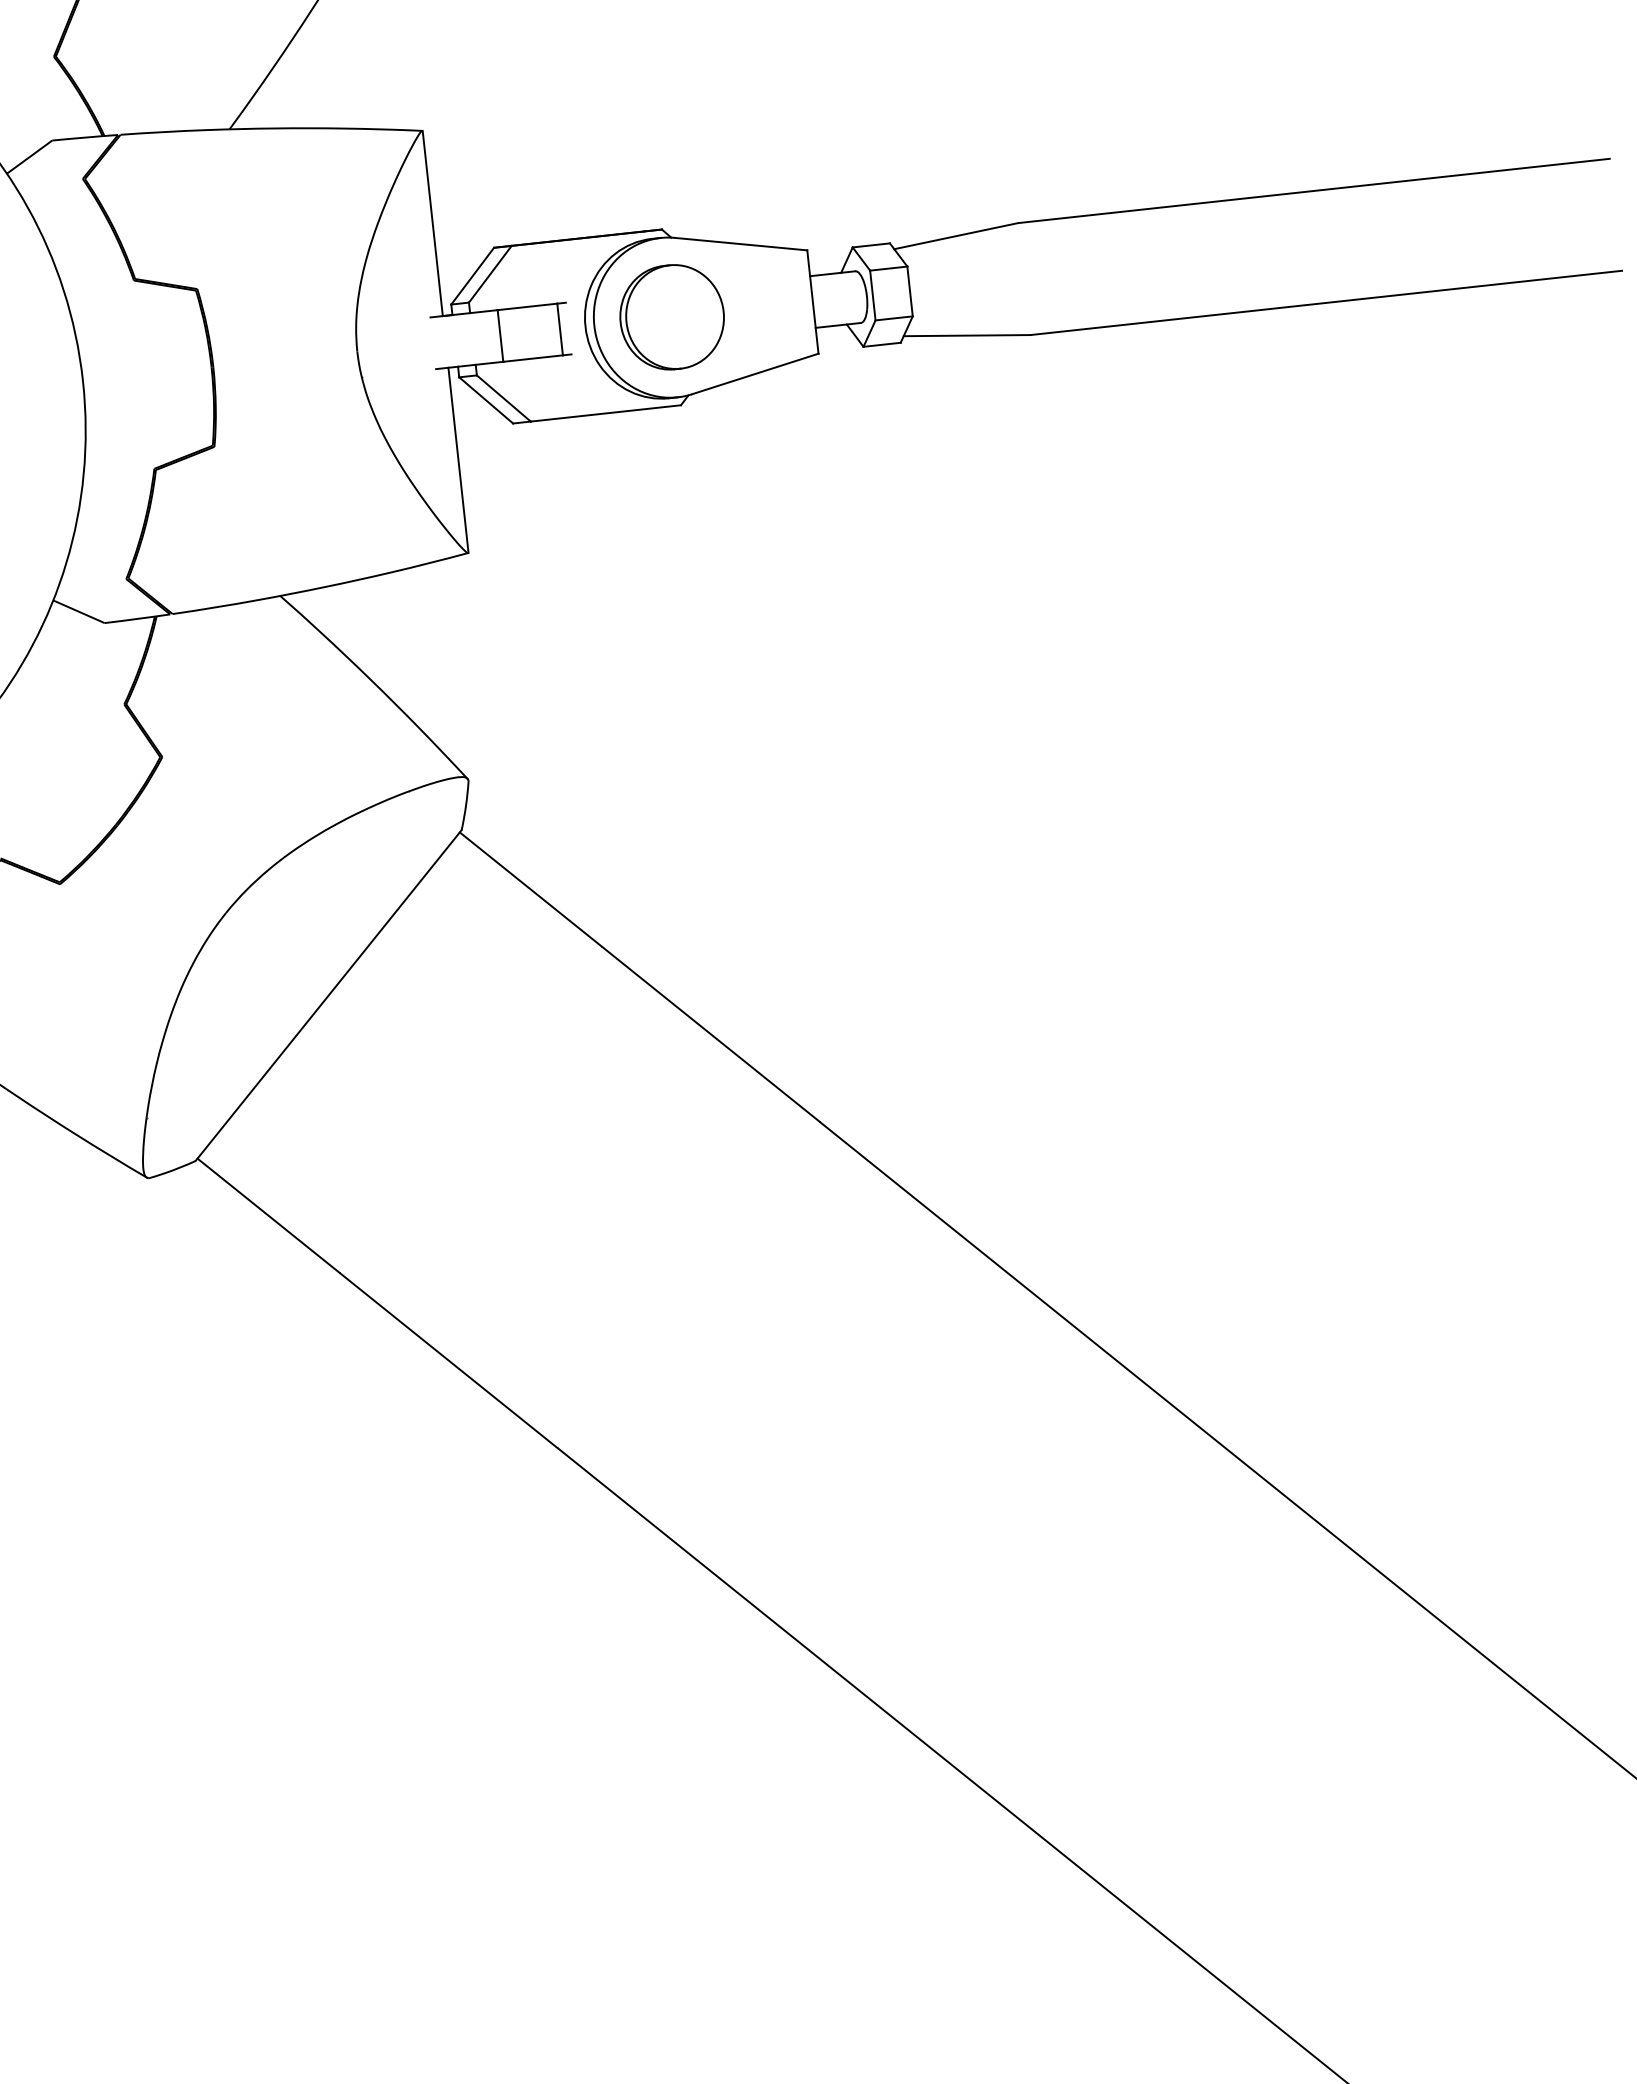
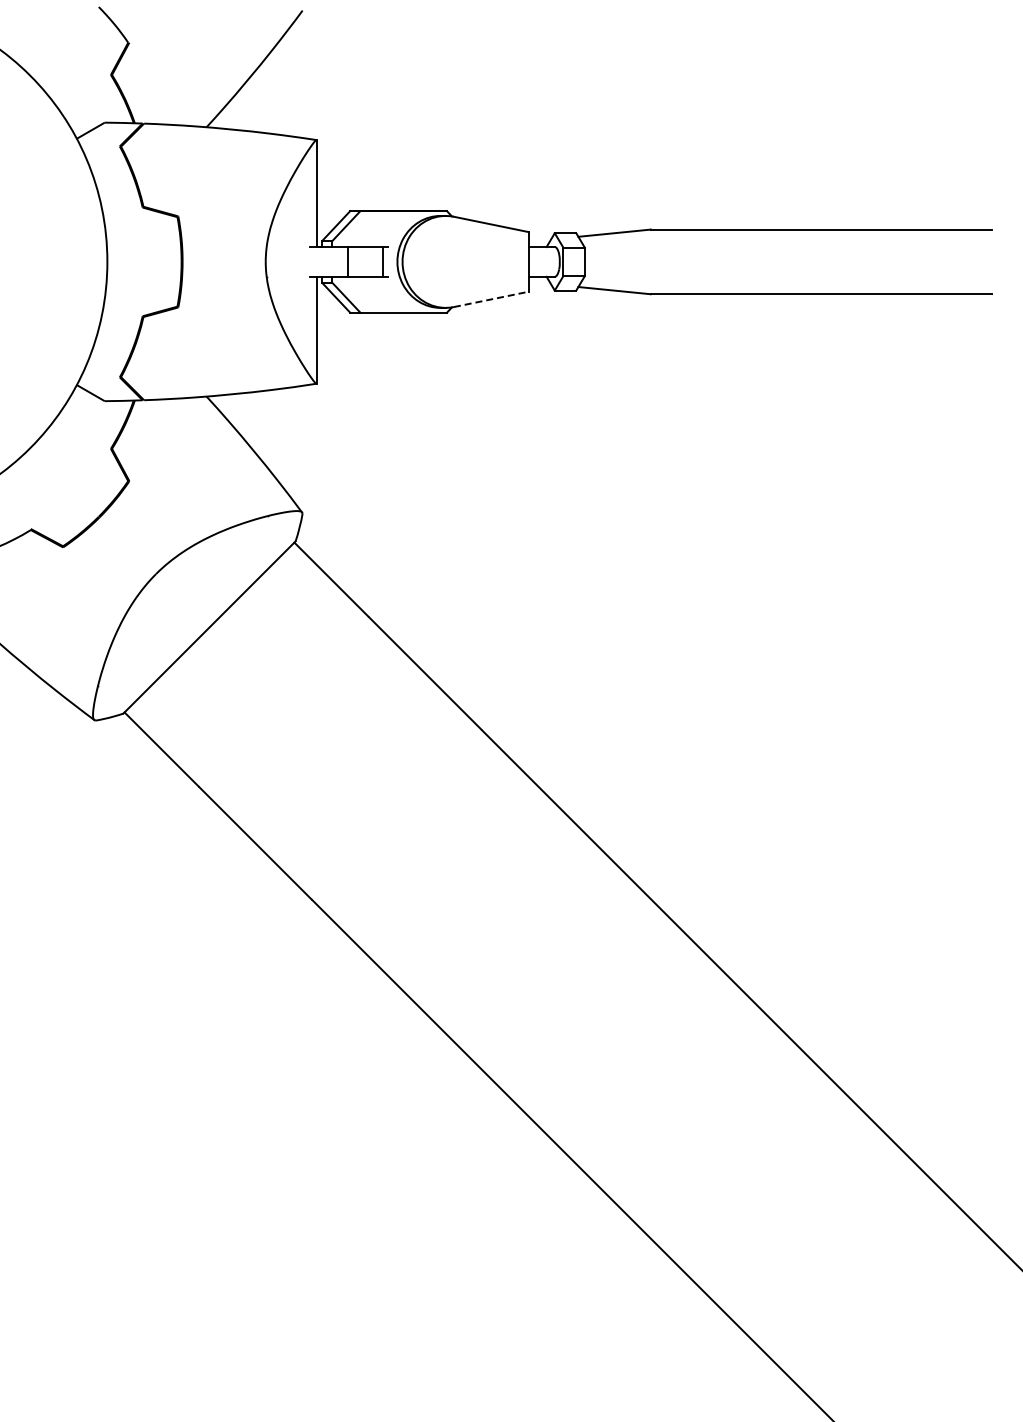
part: (672, 316) -> (447, 261), removed
line: (755, 374) -> (491, 299), solid -> dashed

